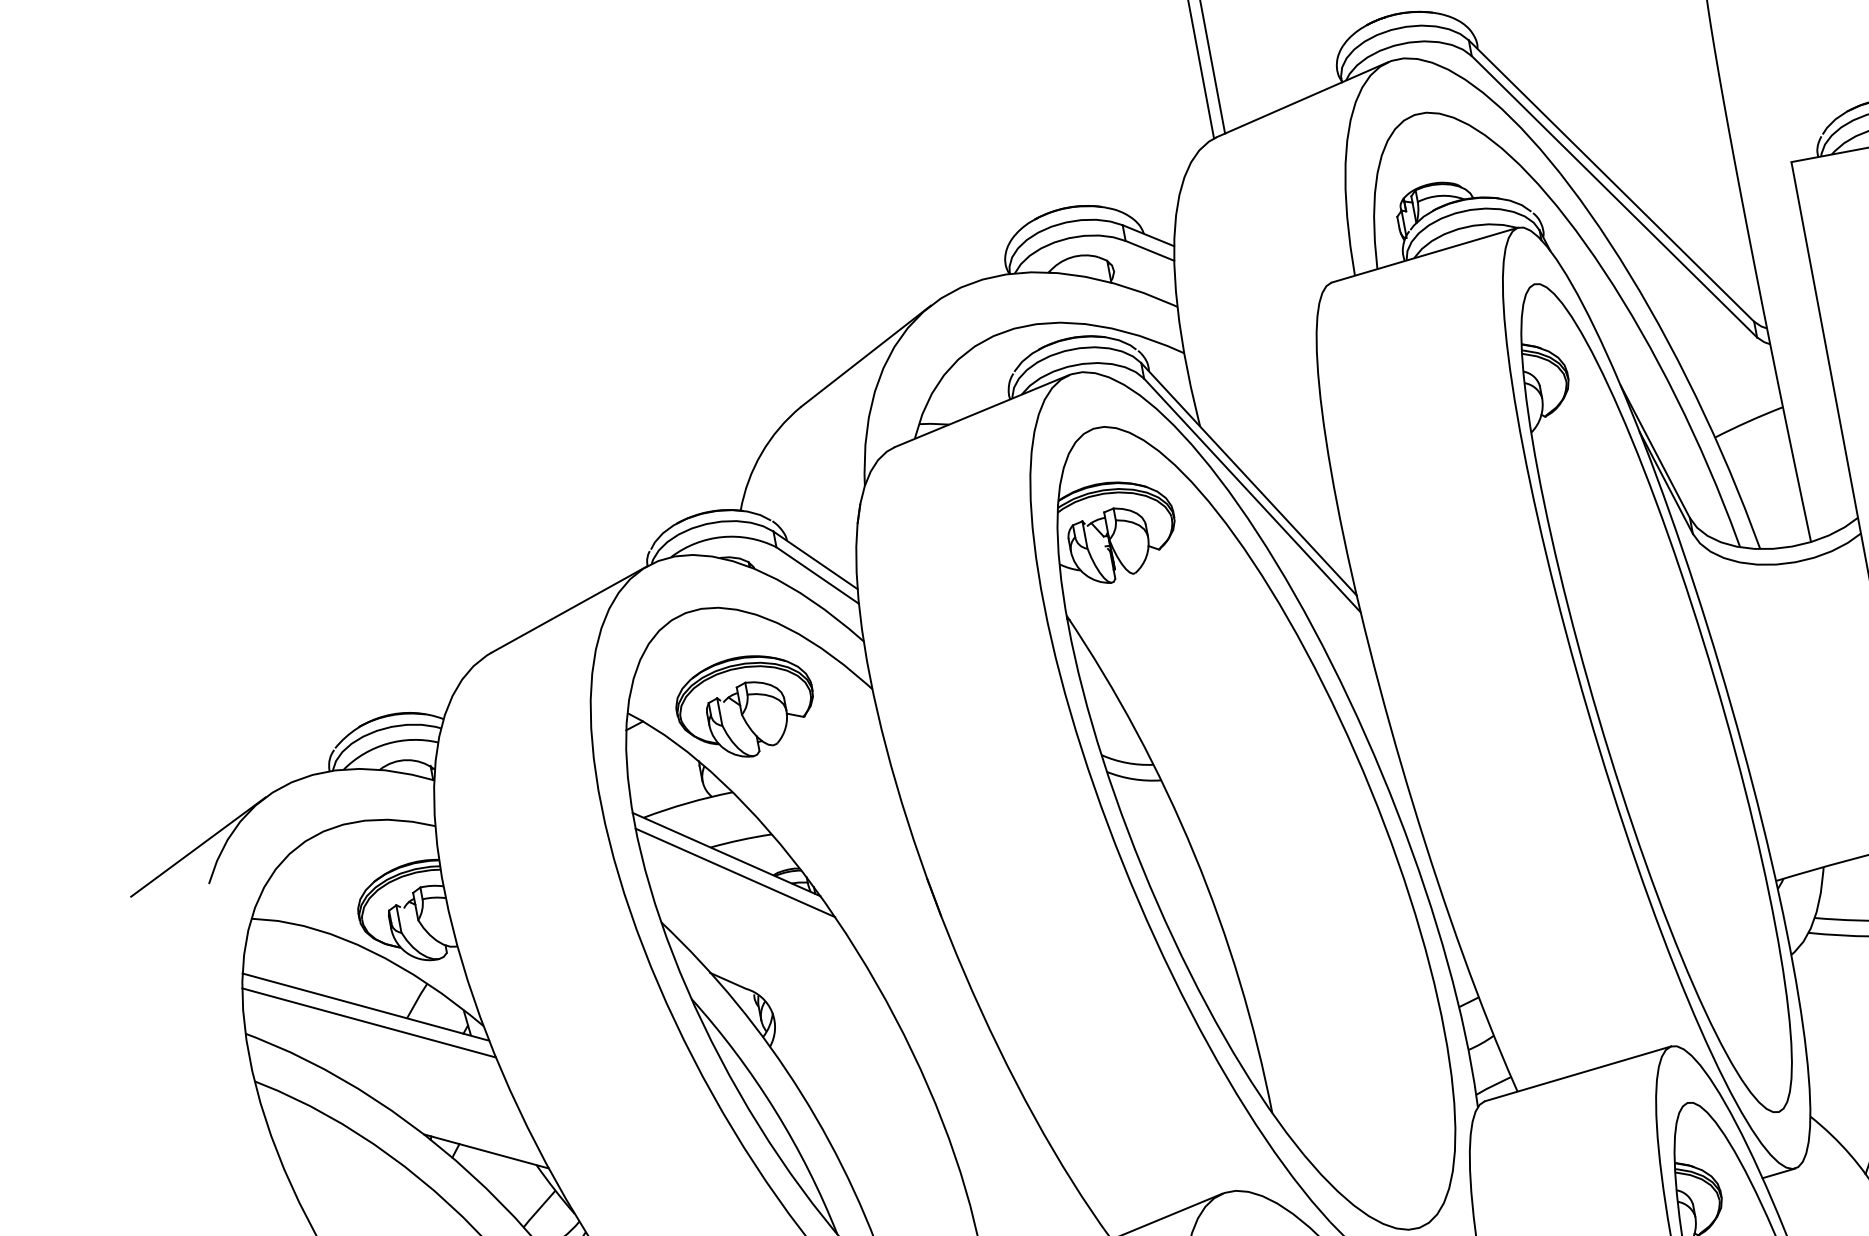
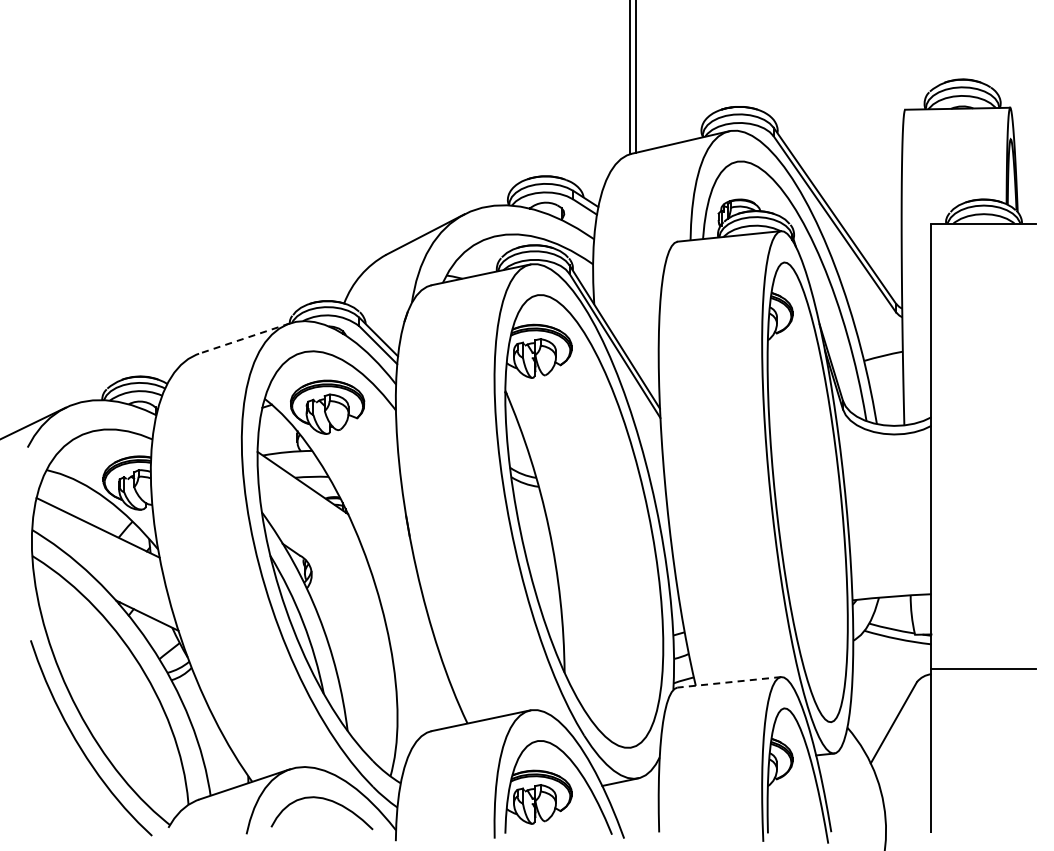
line: (569, 609) -> (244, 338), solid -> dashed
line: (734, 872) -> (305, 493), removed
line: (367, 1023) -> (97, 536), removed
line: (1578, 1074) -> (729, 682), solid -> dashed

